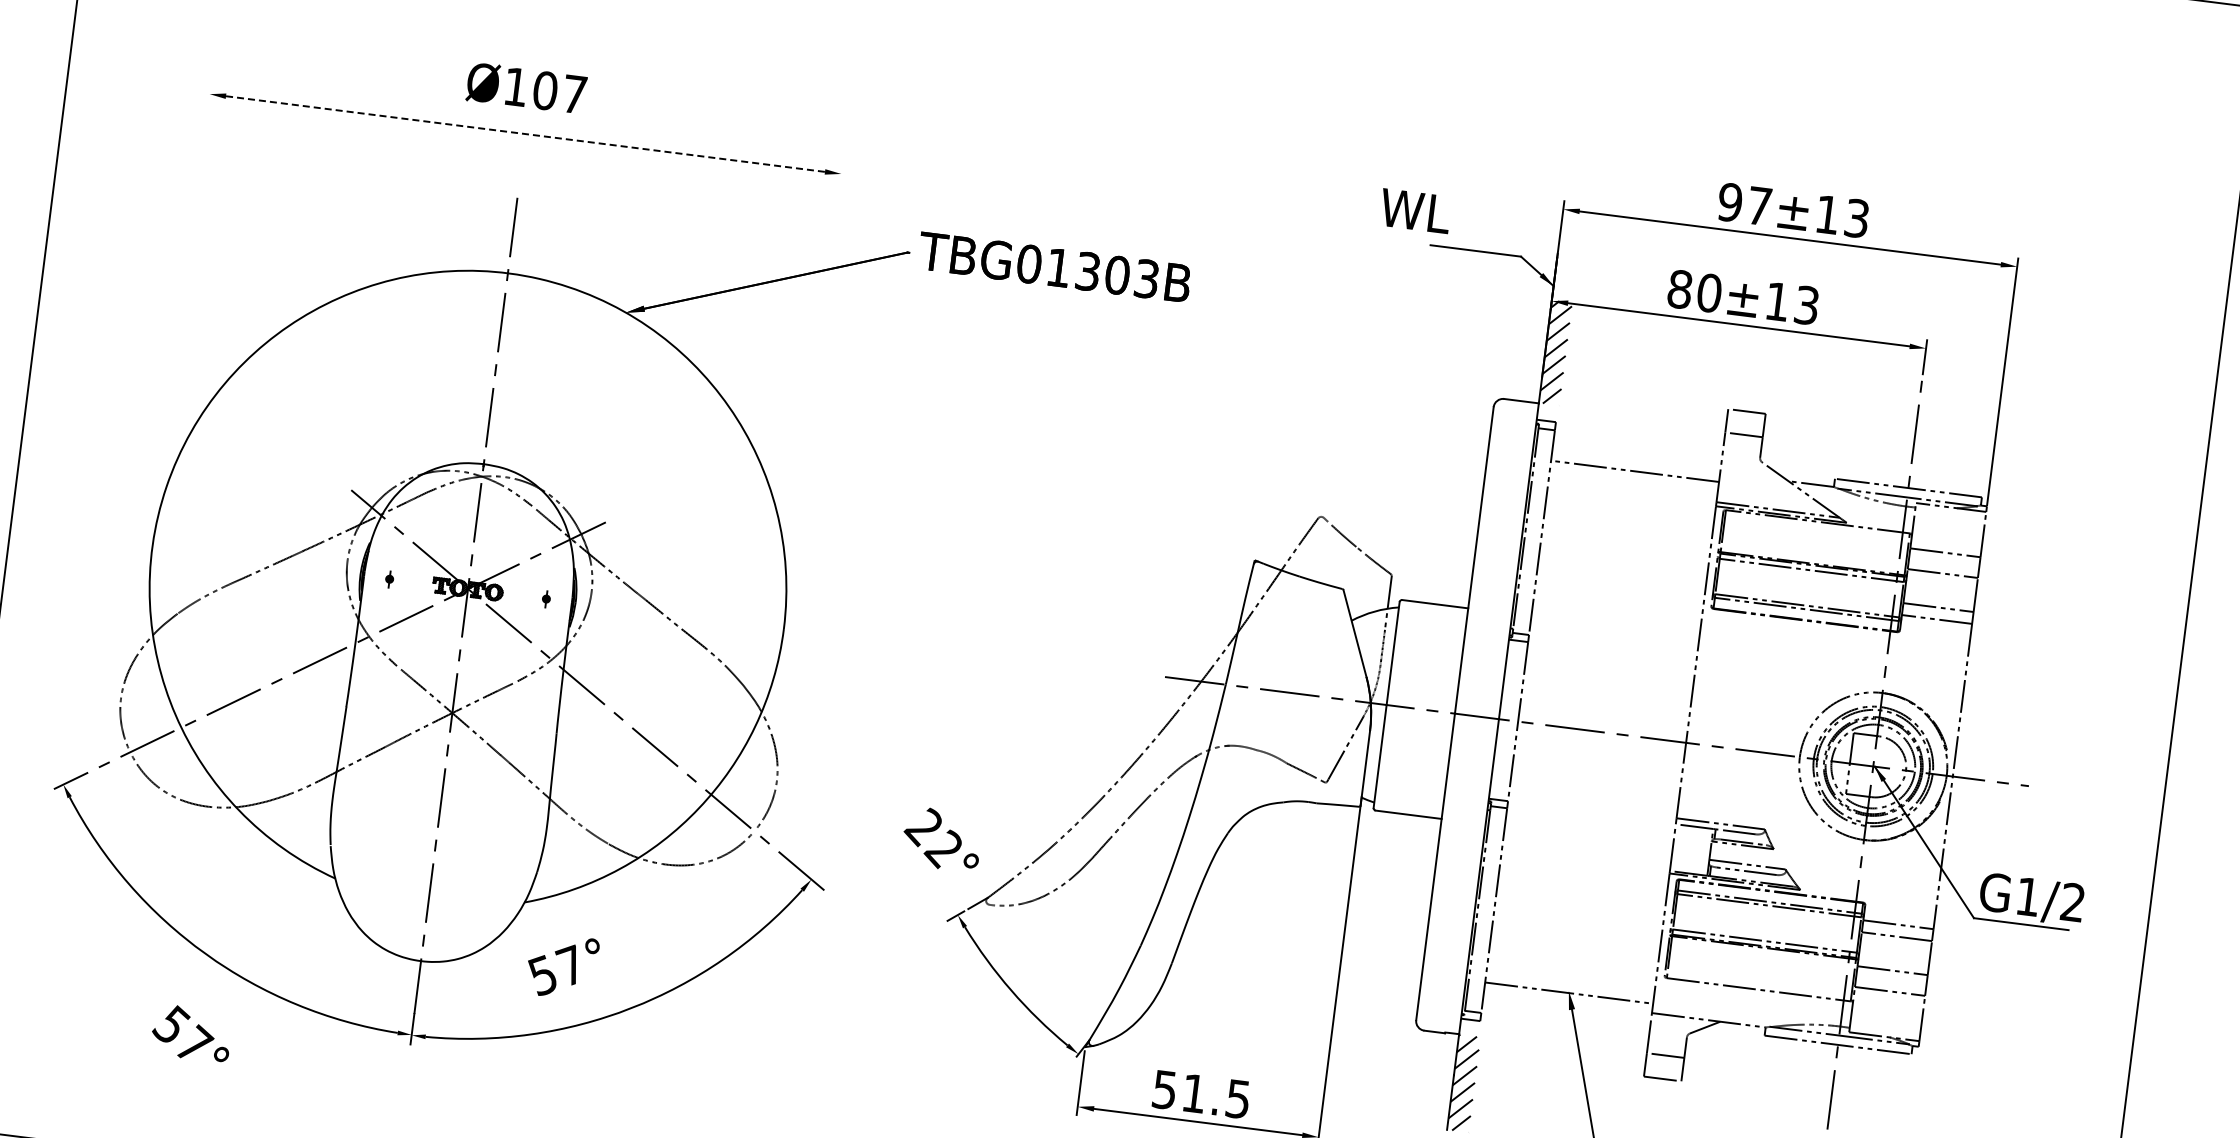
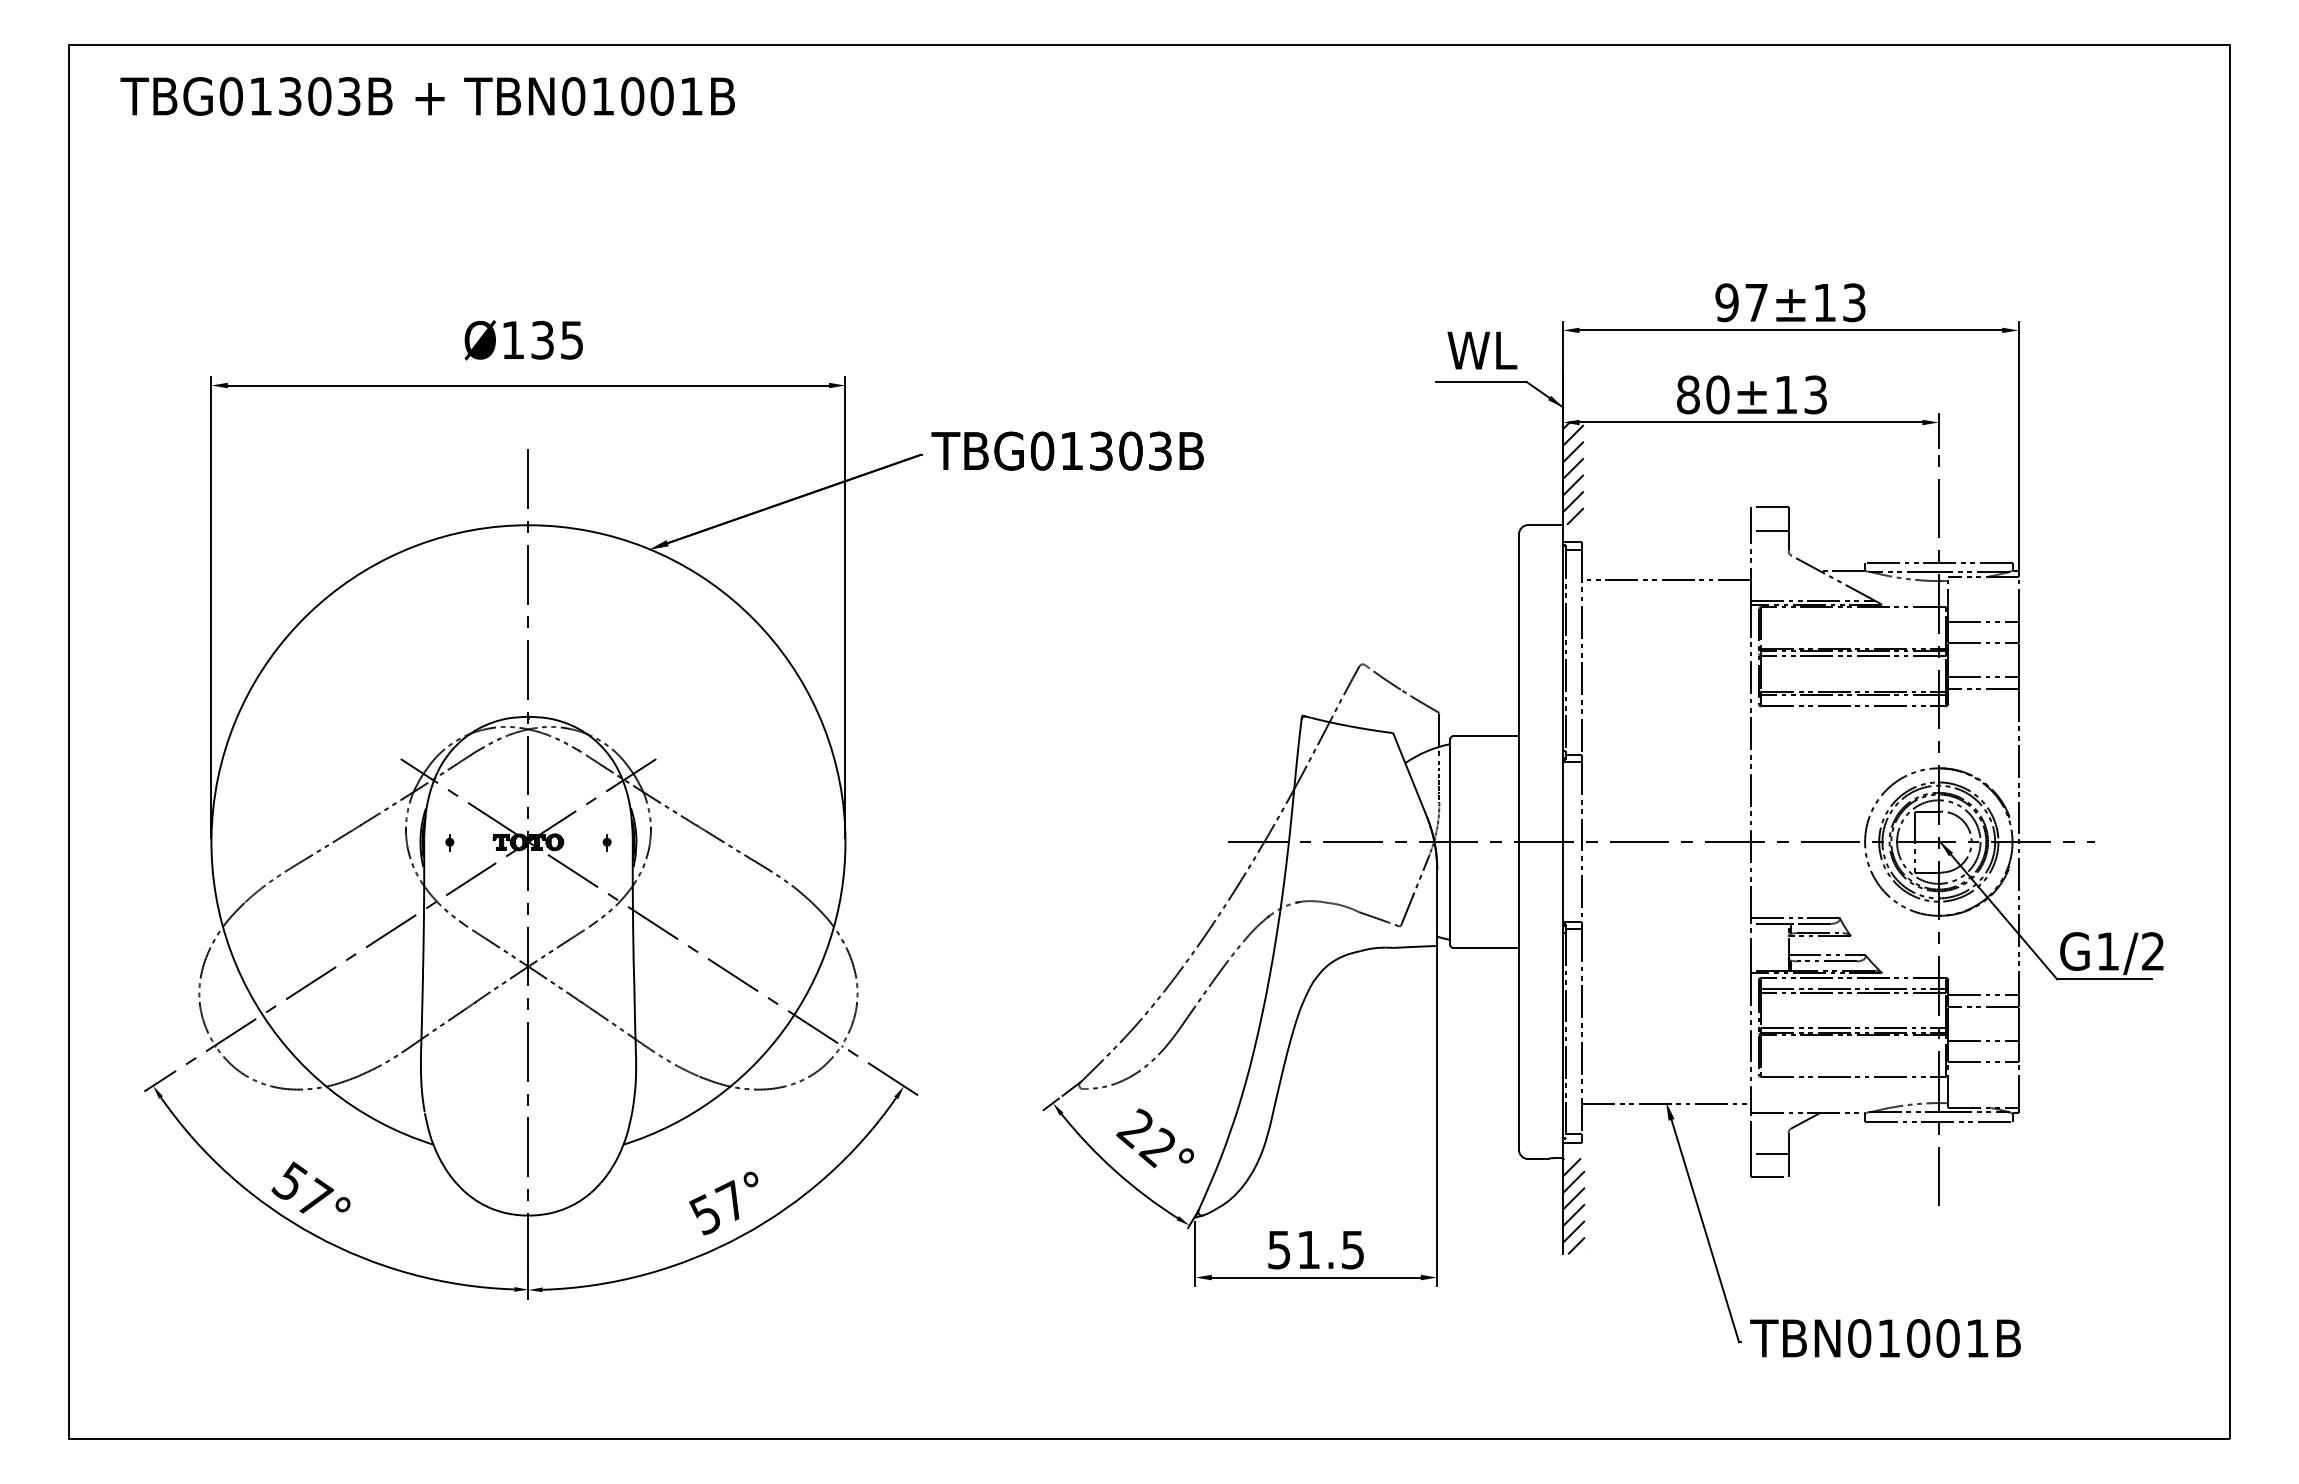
text: (560, 91) -> (557, 339), Ø107 -> Ø135
line: (525, 134) -> (528, 385), dashed -> solid
text: (1415, 211) -> (1482, 350), moved
line: (181, 315) -> (211, 607), added
line: (813, 395) -> (845, 607), added
text: (941, 839) -> (1154, 1138), moved
text: (562, 966) -> (723, 1203), moved
text: (191, 1033) -> (310, 1187), moved

